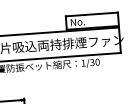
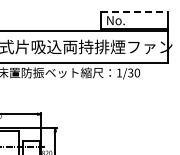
line: (91, 14) -> (134, 12), solid -> dashed

